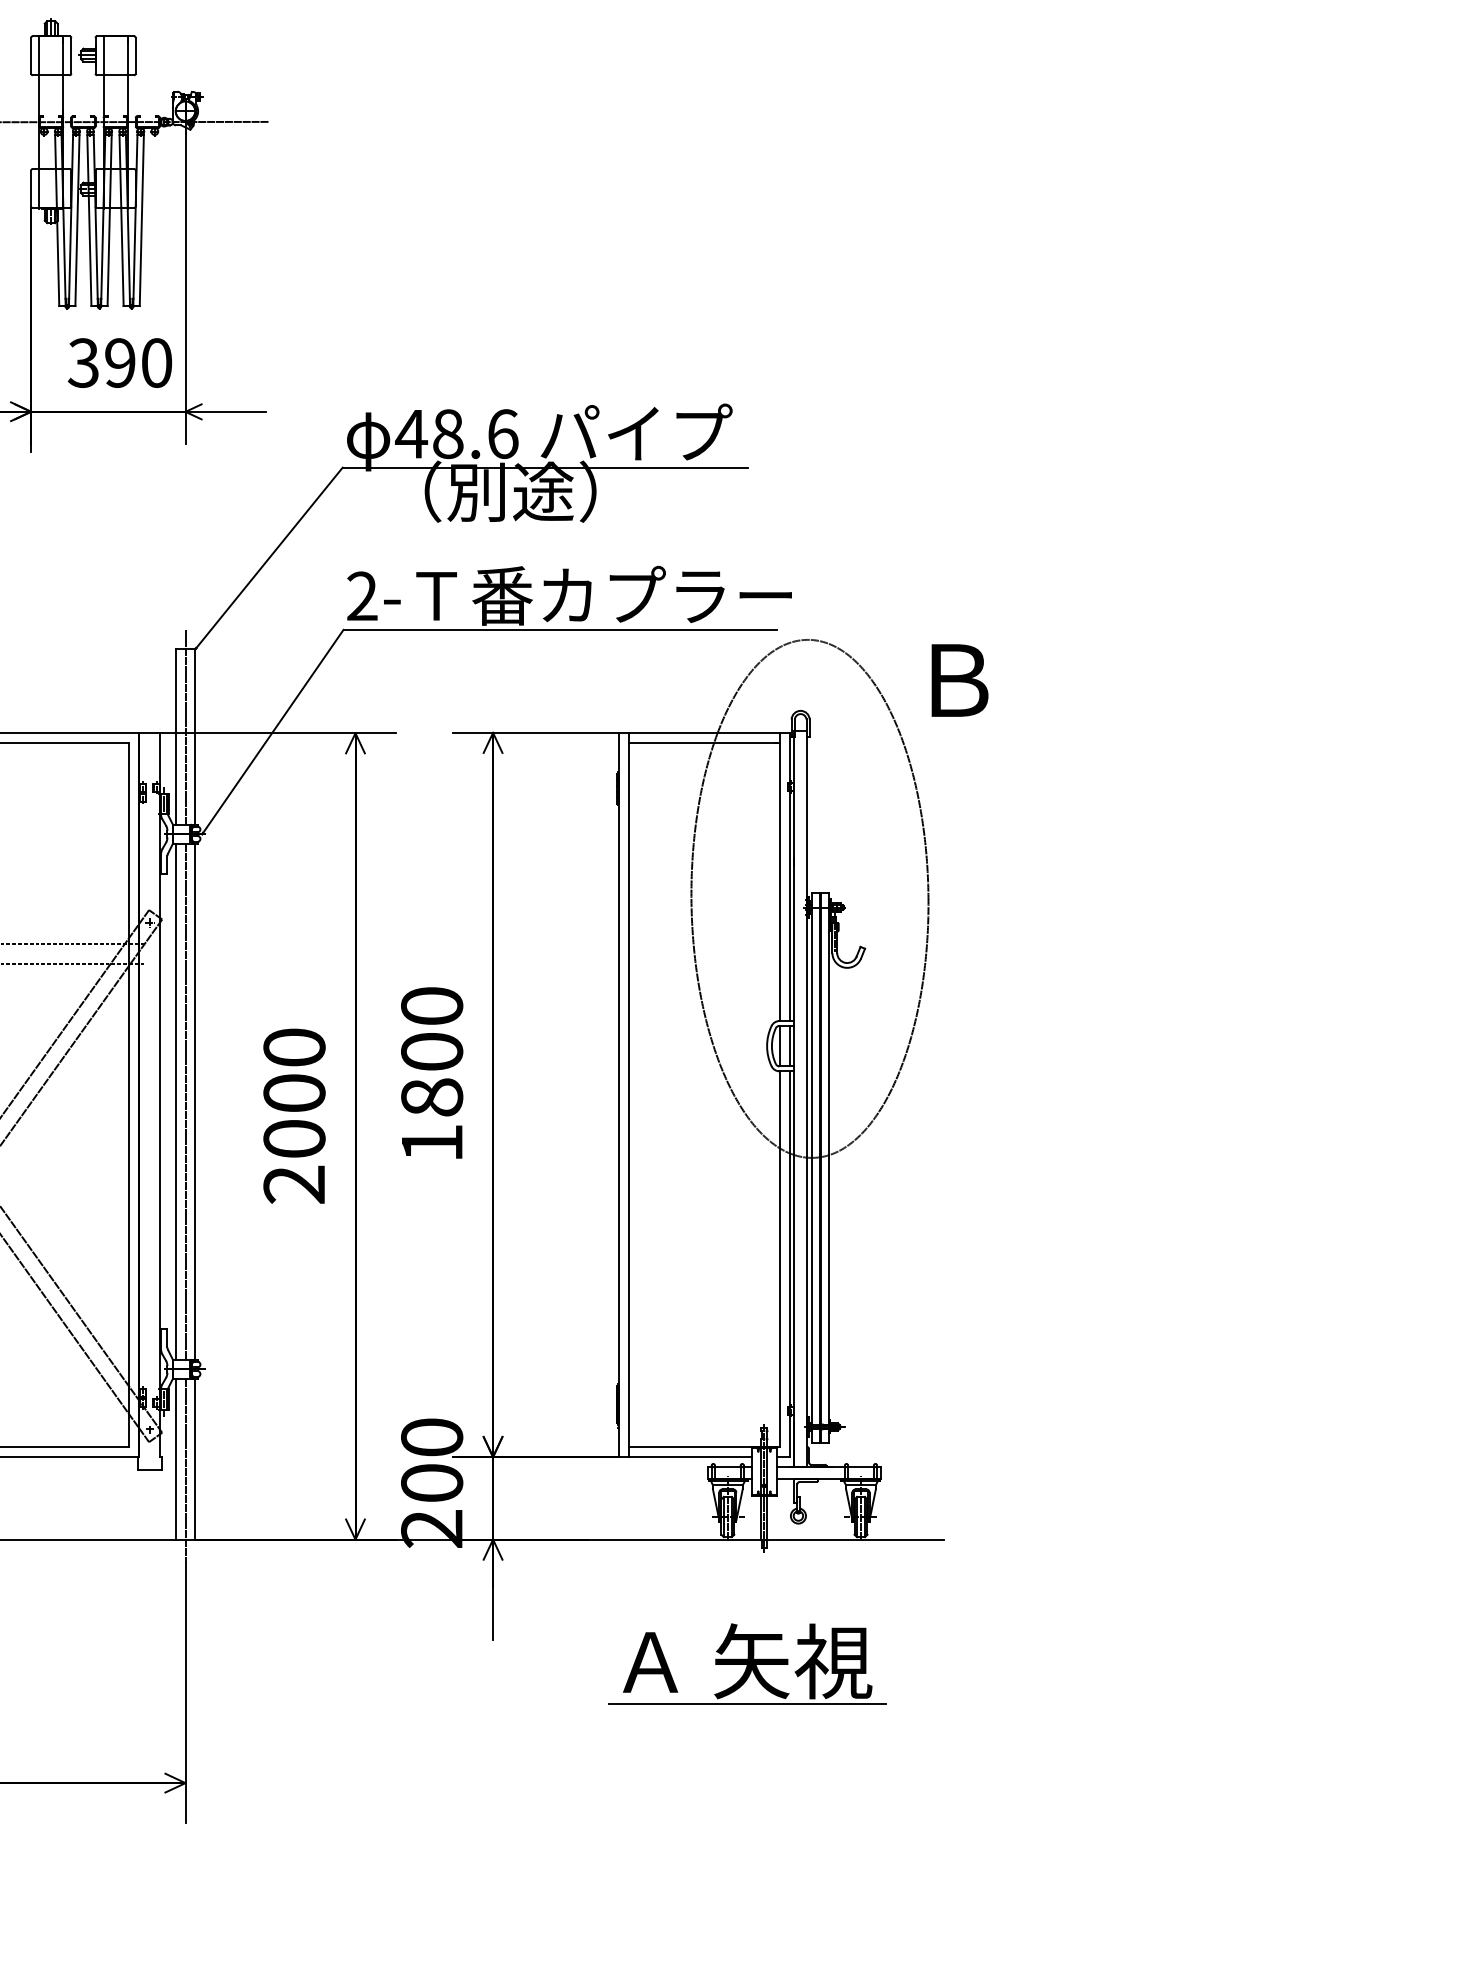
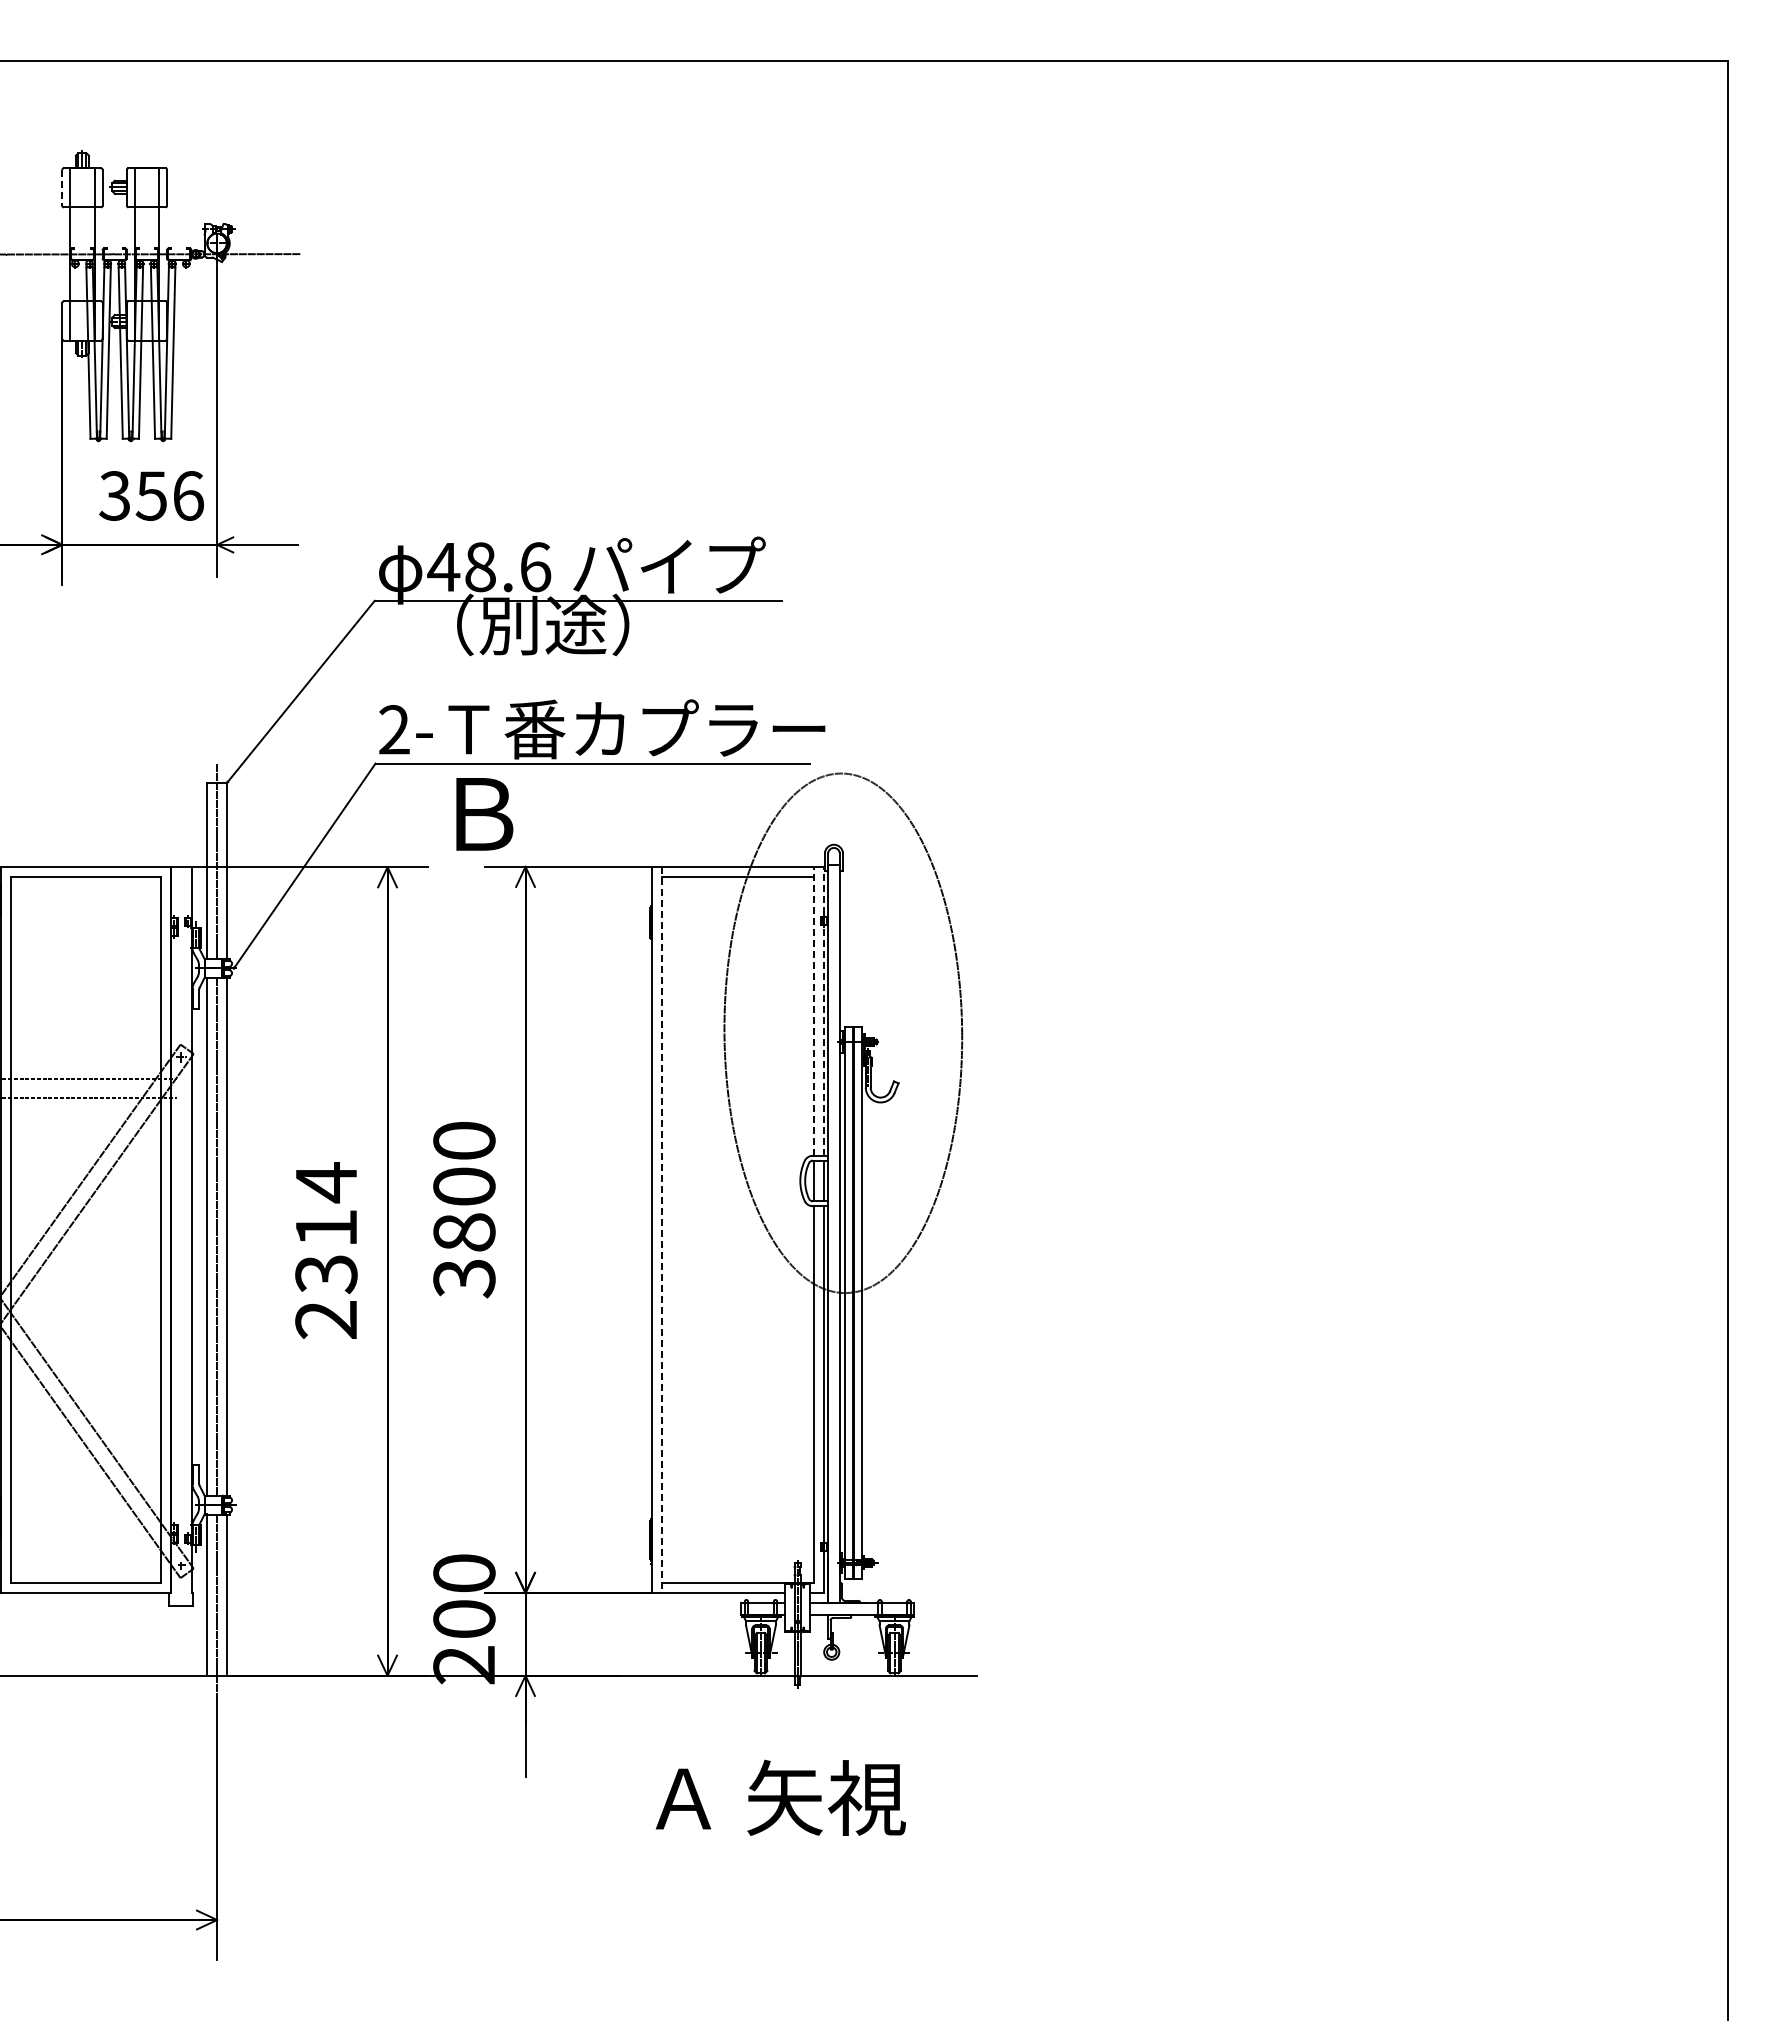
line: (31, 55) -> (62, 187), solid -> dashed
text: (138, 362) -> (169, 495), 390 -> 356
text: (959, 680) -> (484, 814), moved
line: (780, 876) -> (813, 1010), solid -> dashed
line: (790, 876) -> (823, 1010), solid -> dashed
text: (294, 1093) -> (326, 1228), 2000 -> 2314
line: (629, 1095) -> (662, 1230), solid -> dashed
text: (432, 1144) -> (464, 1279), 1800 -> 3800
line: (747, 1703) -> (780, 1840), removed

